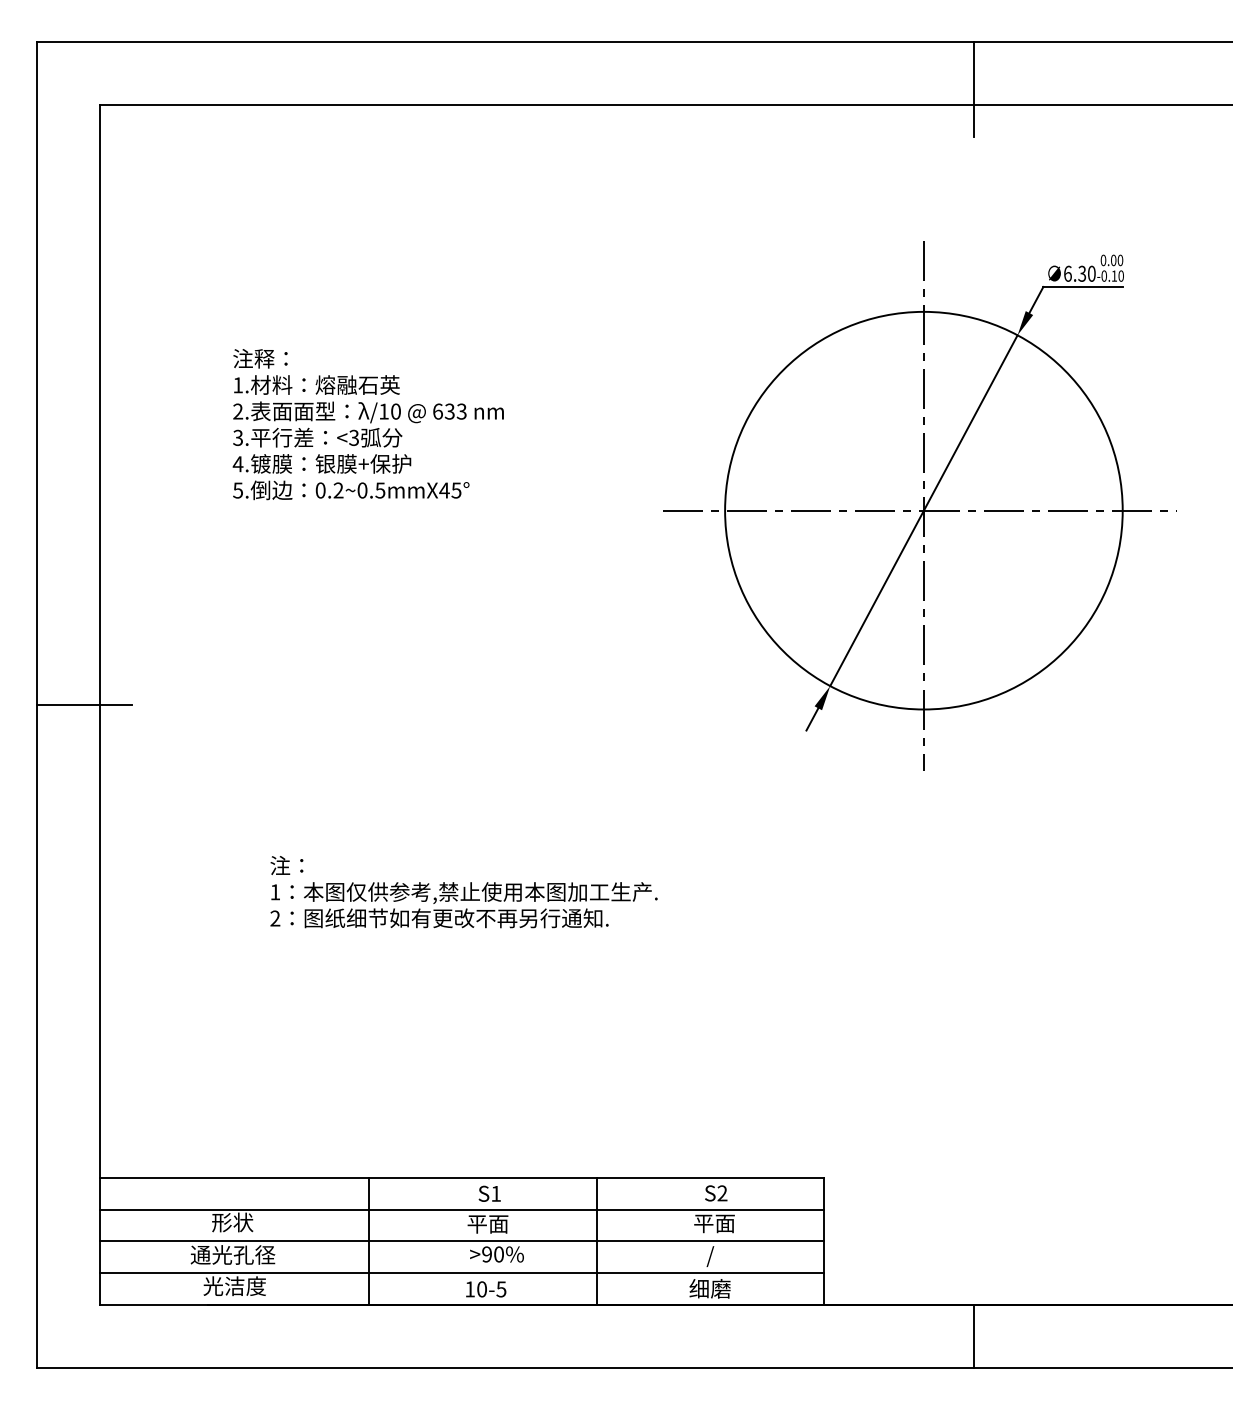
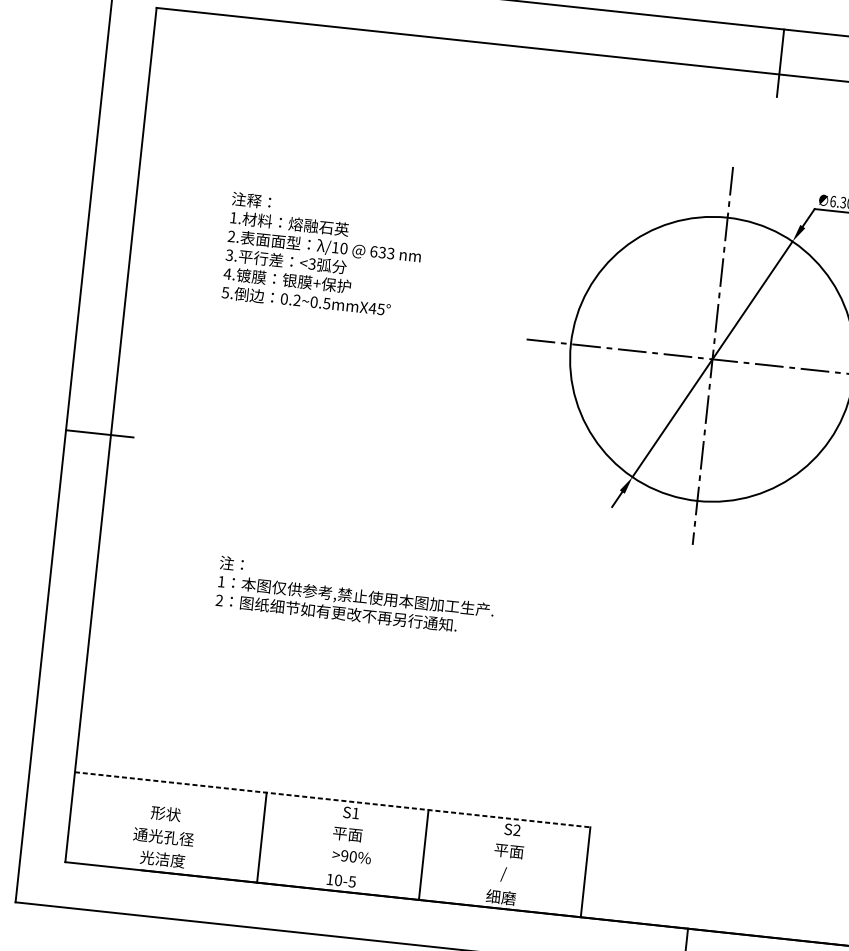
line: (462, 1178) -> (333, 799), solid -> dashed
line: (461, 1209) -> (329, 821), removed
line: (461, 1241) -> (327, 844), removed
line: (461, 1273) -> (325, 867), removed

